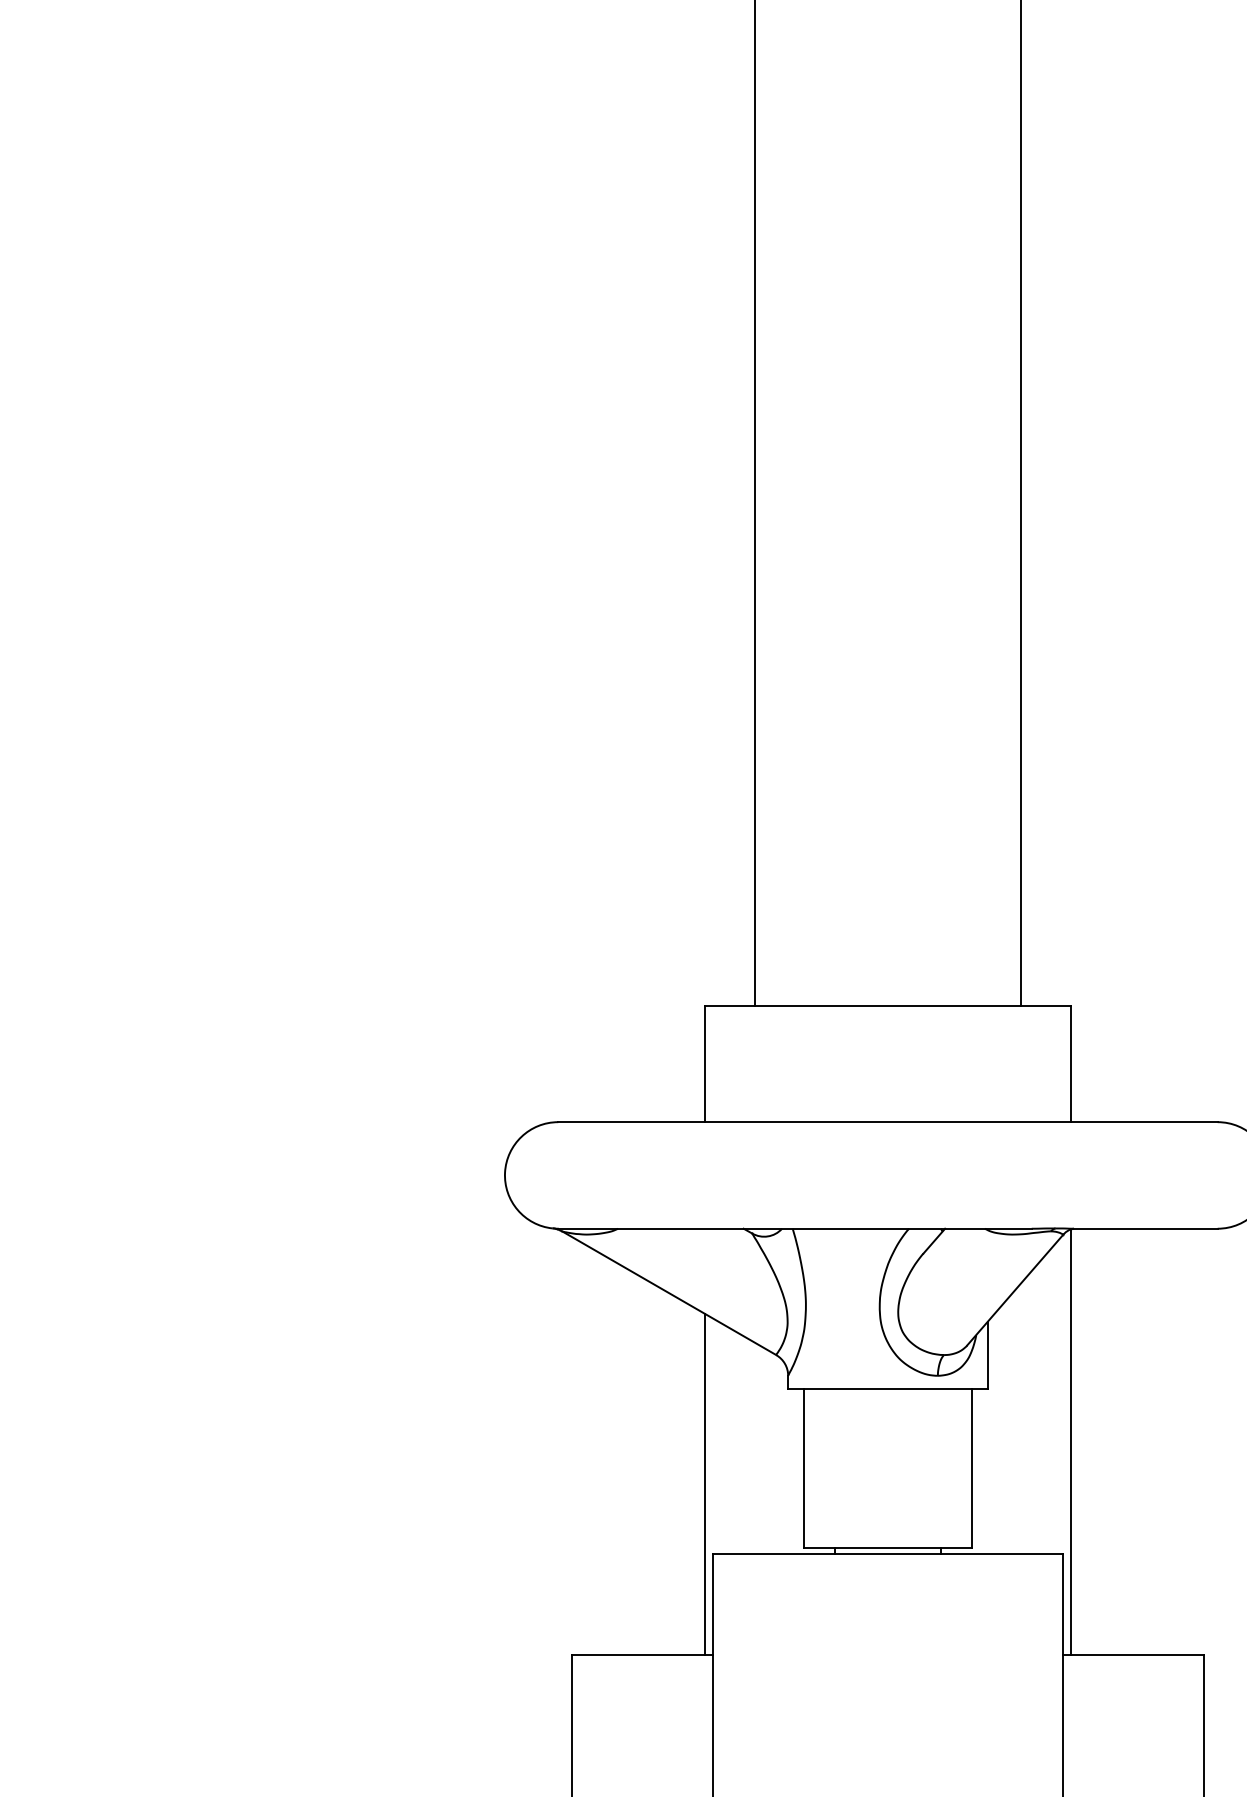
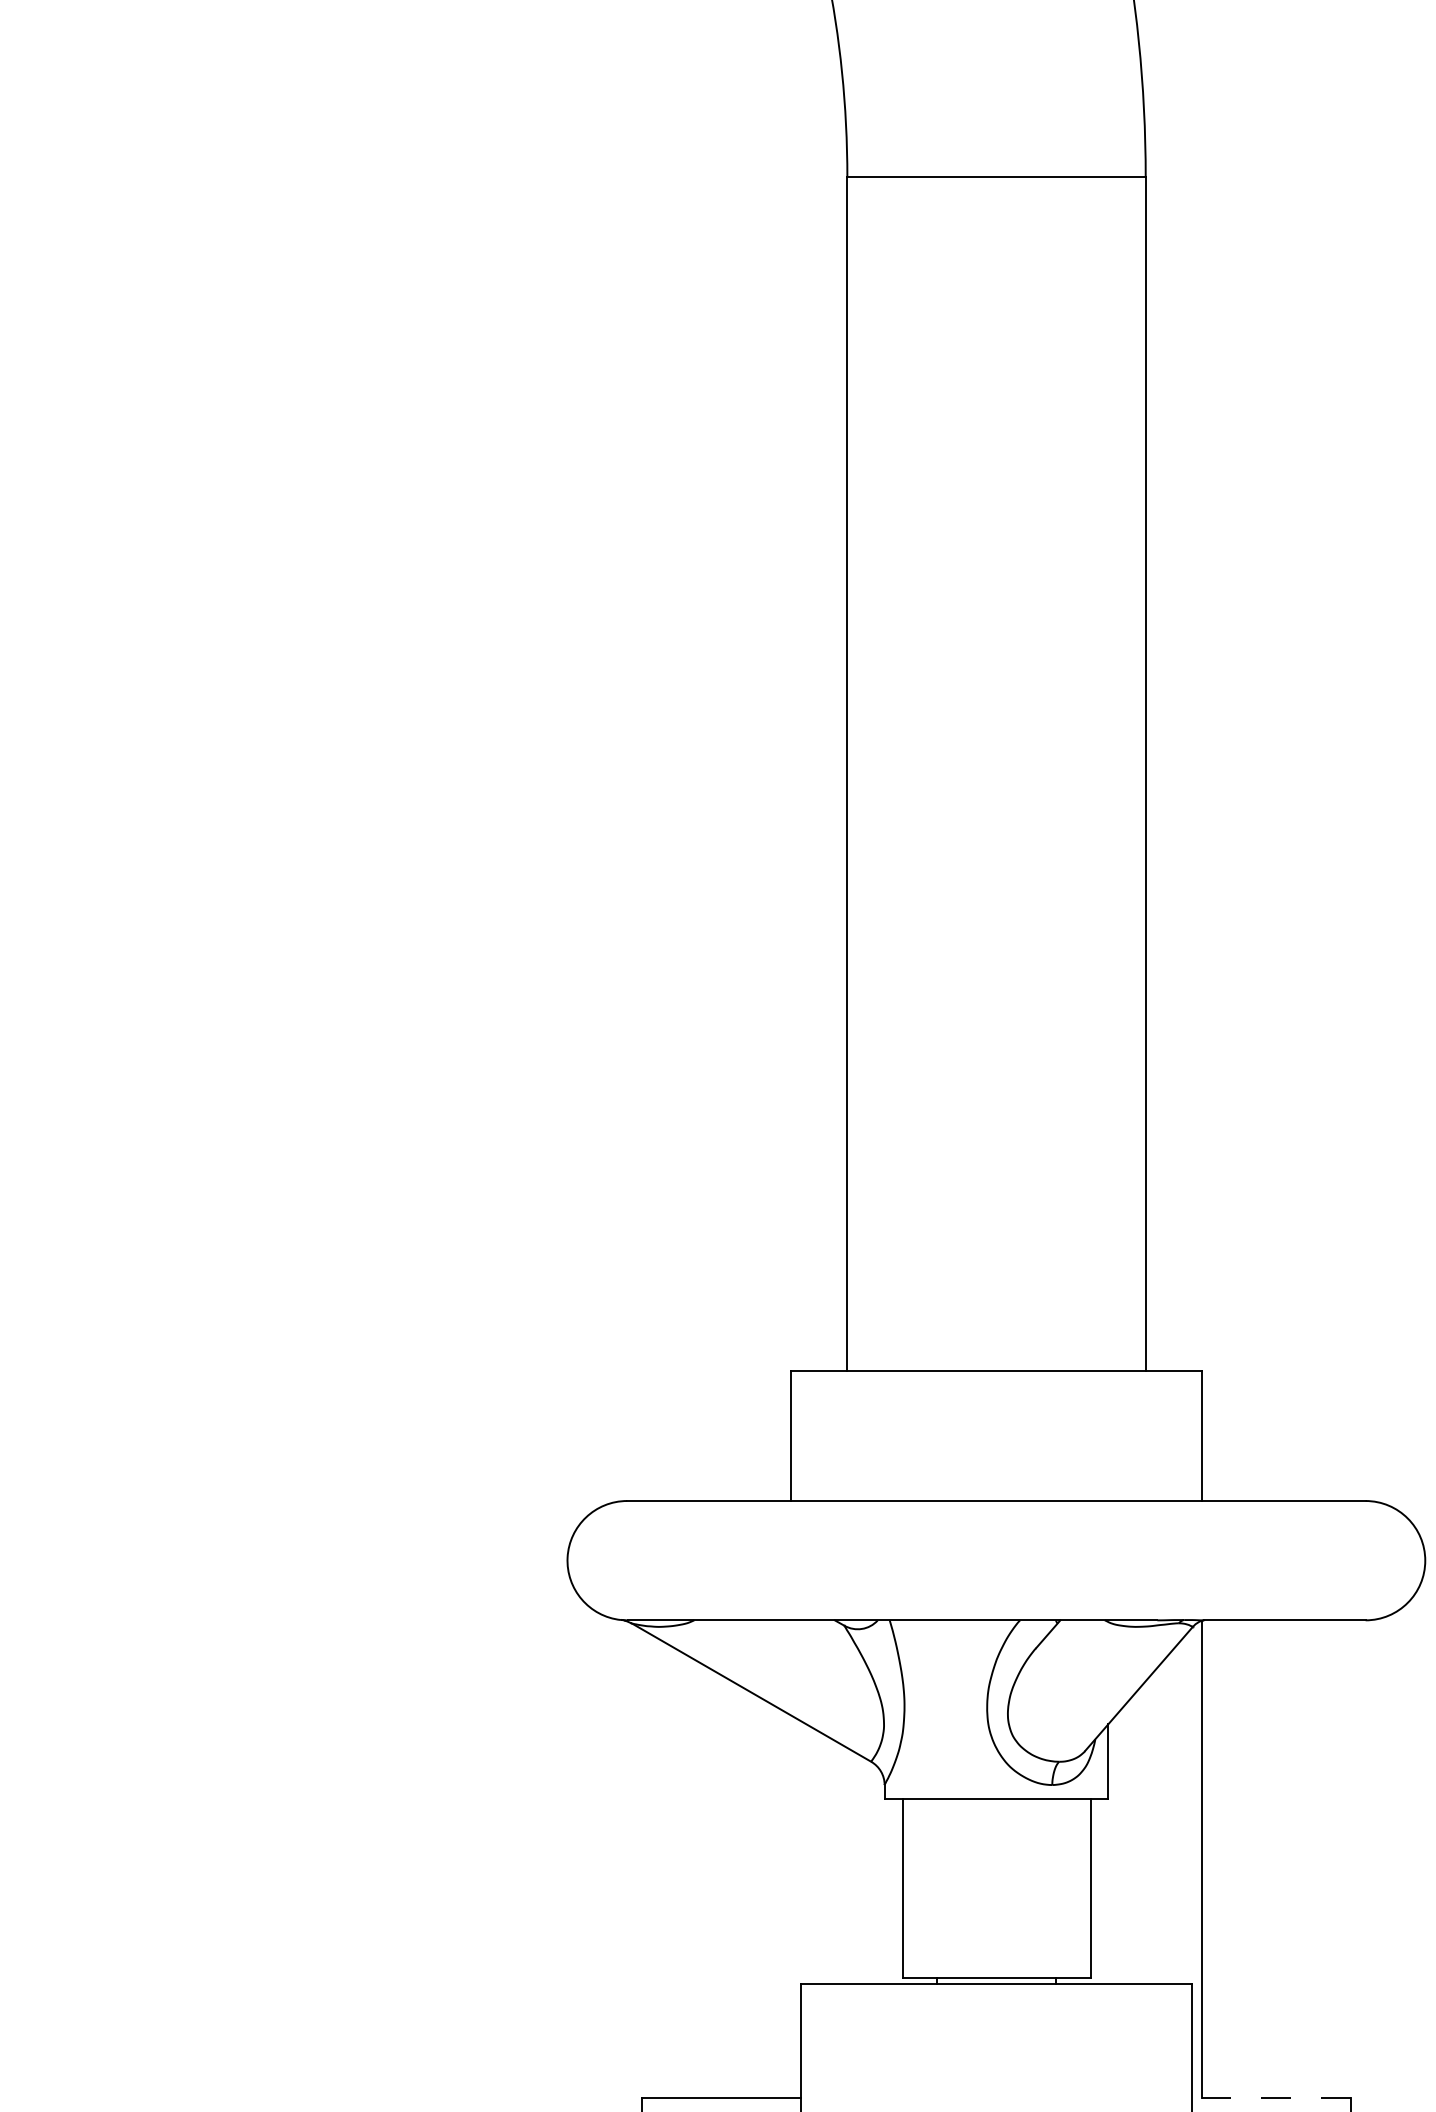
line: (704, 1484) -> (791, 1906), removed
line: (1132, 1654) -> (1270, 2097), solid -> dashed

